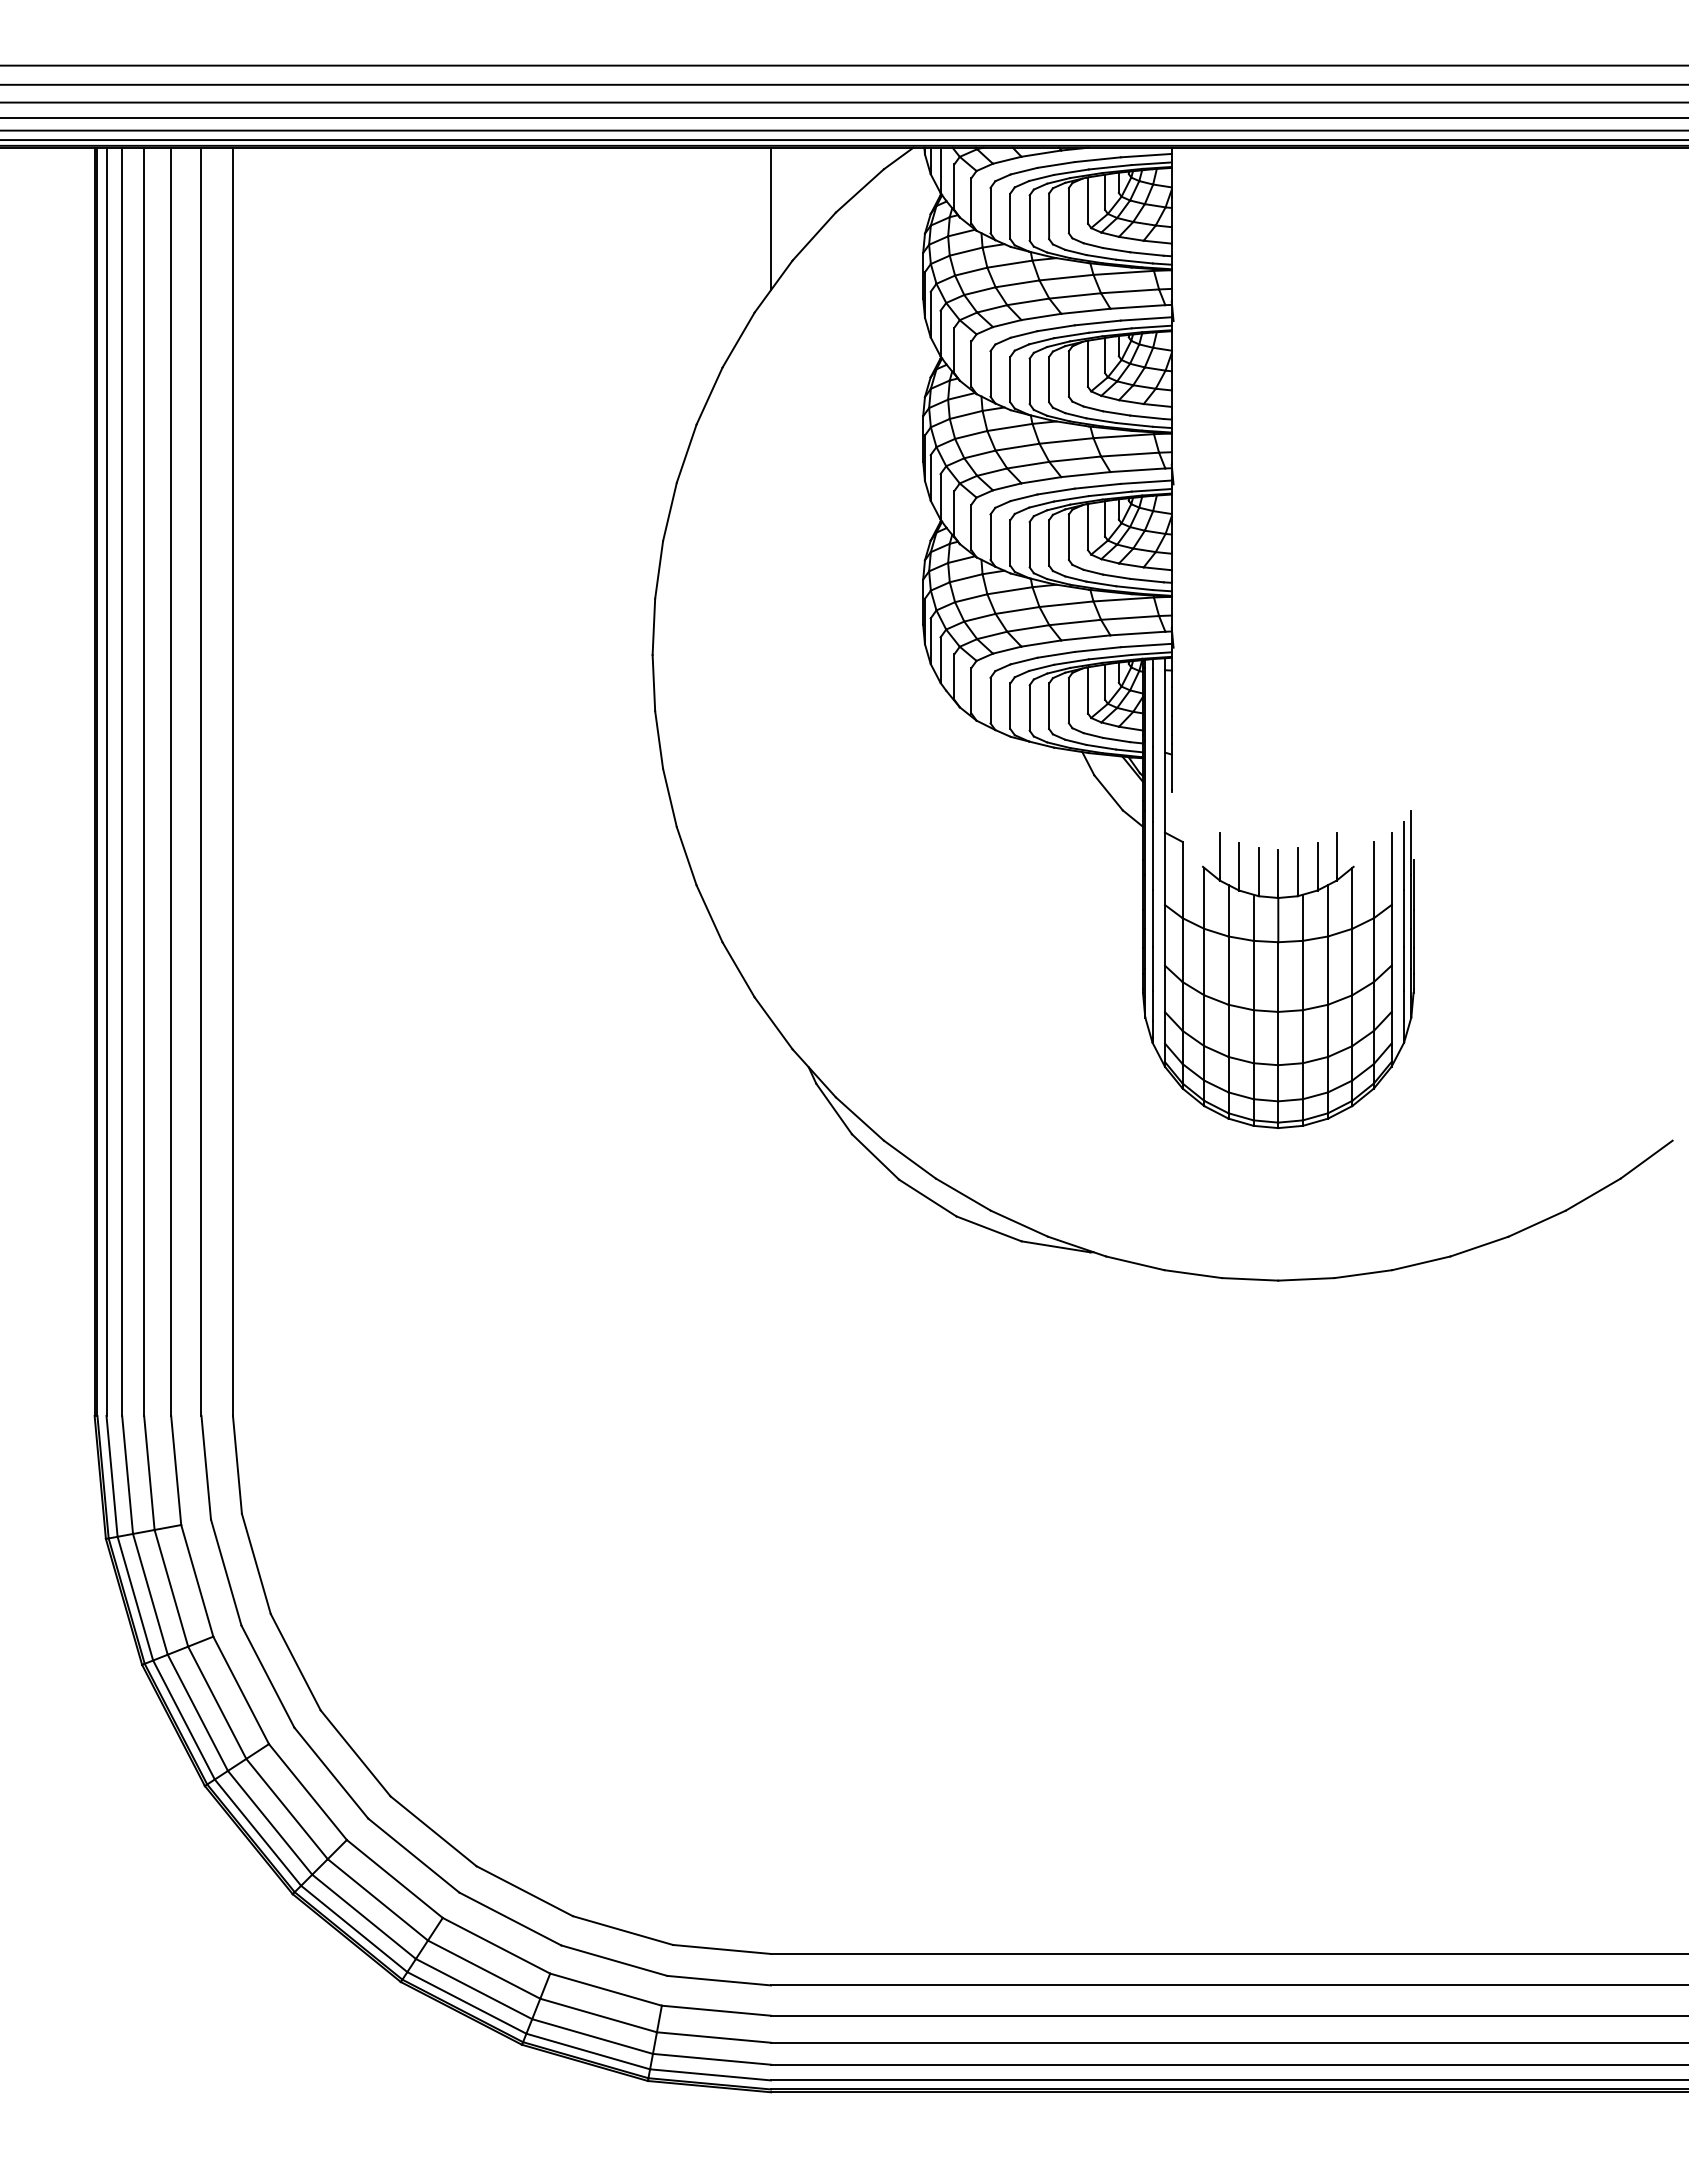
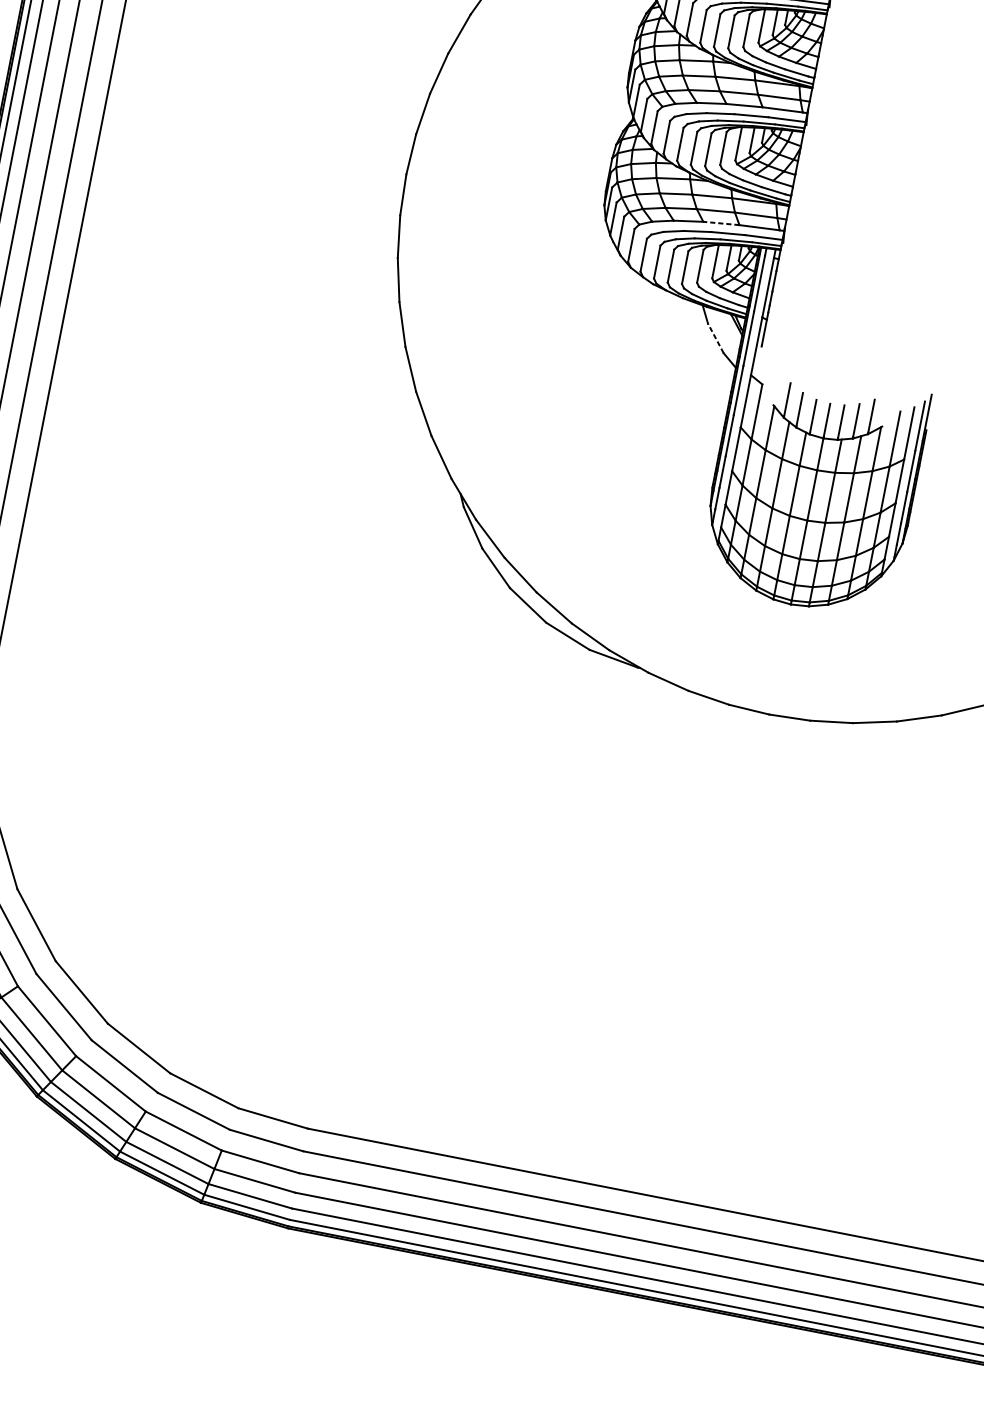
line: (1085, 637) -> (721, 223), solid -> dashed
line: (1108, 792) -> (715, 338), solid -> dashed

